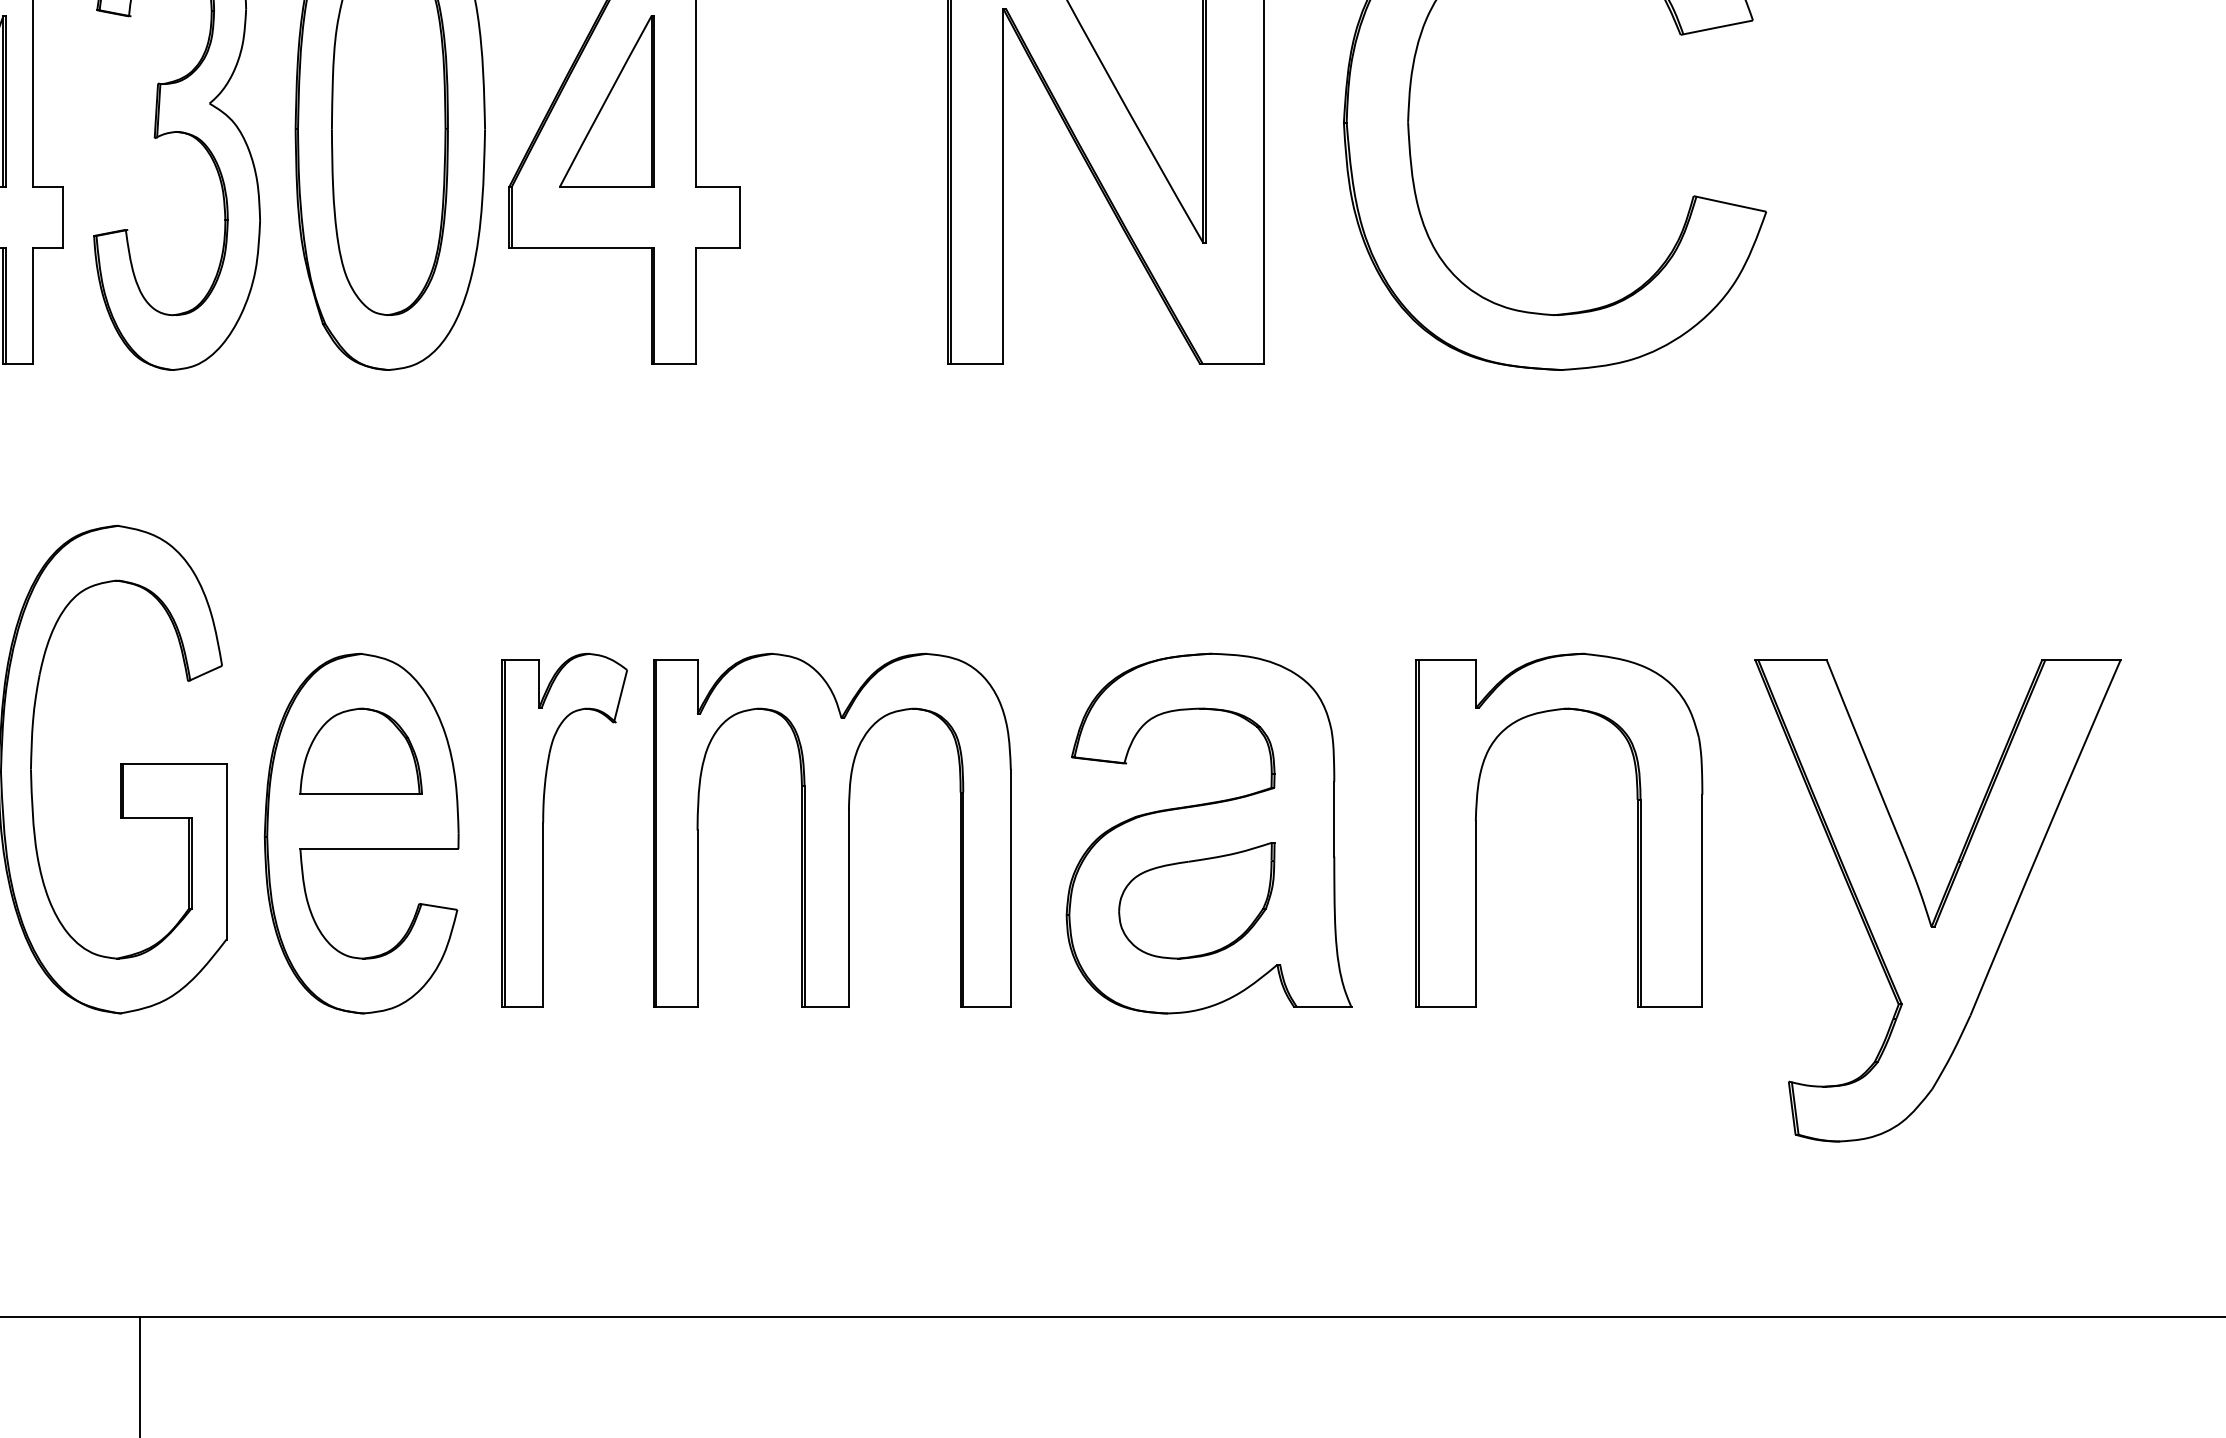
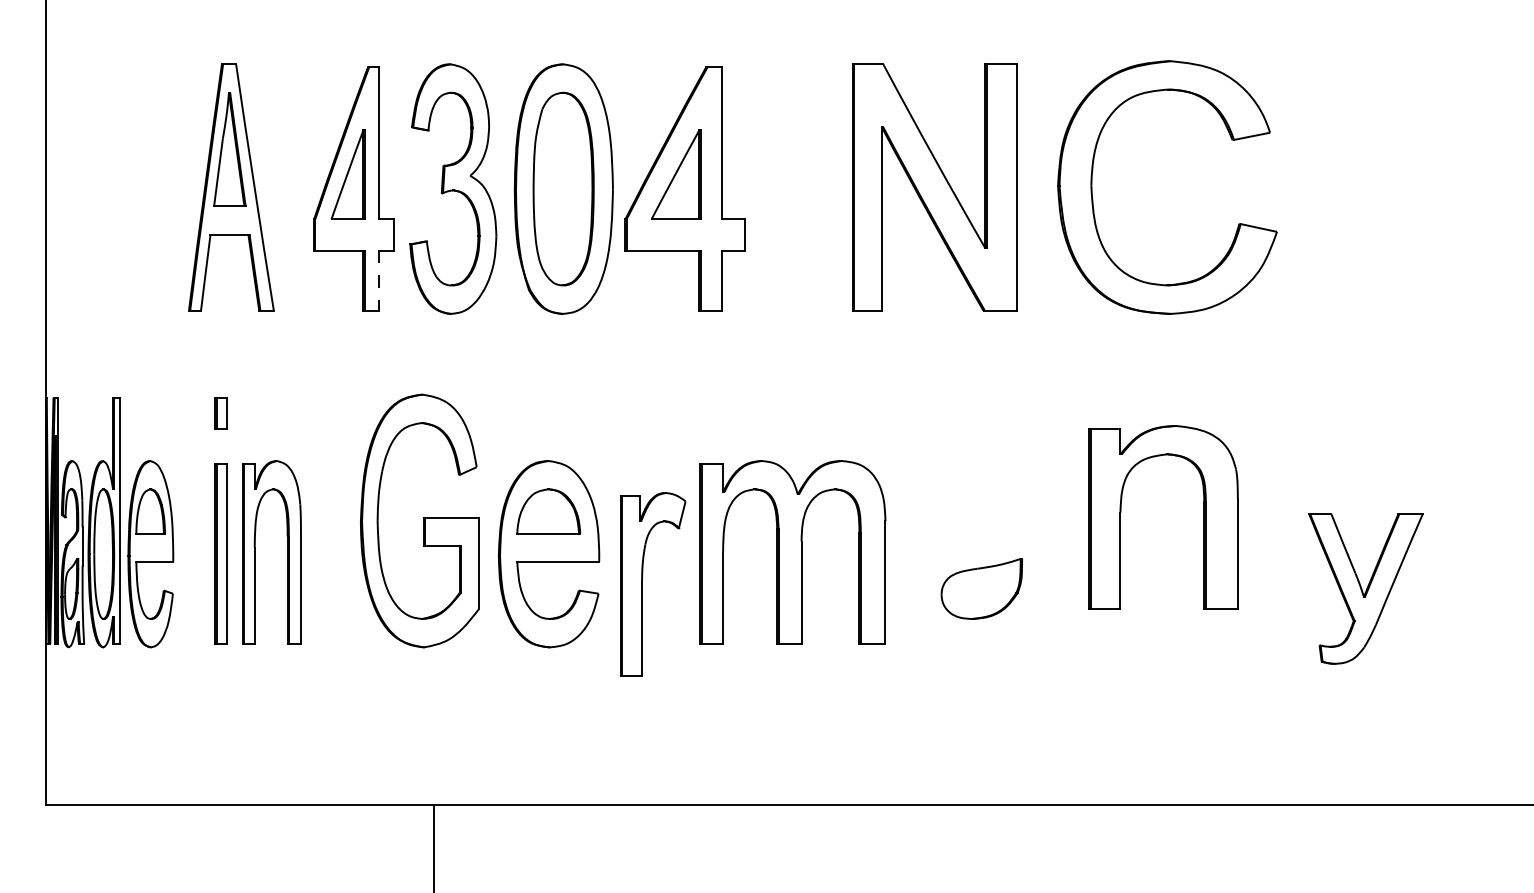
line: (32, 307) -> (378, 281), solid -> dashed
part: (543, 830) -> (642, 584), moved
part: (1636, 830) -> (1203, 517), moved
part: (1207, 834) -> (987, 554), removed
part: (1937, 899) -> (1365, 588), size x0.6

